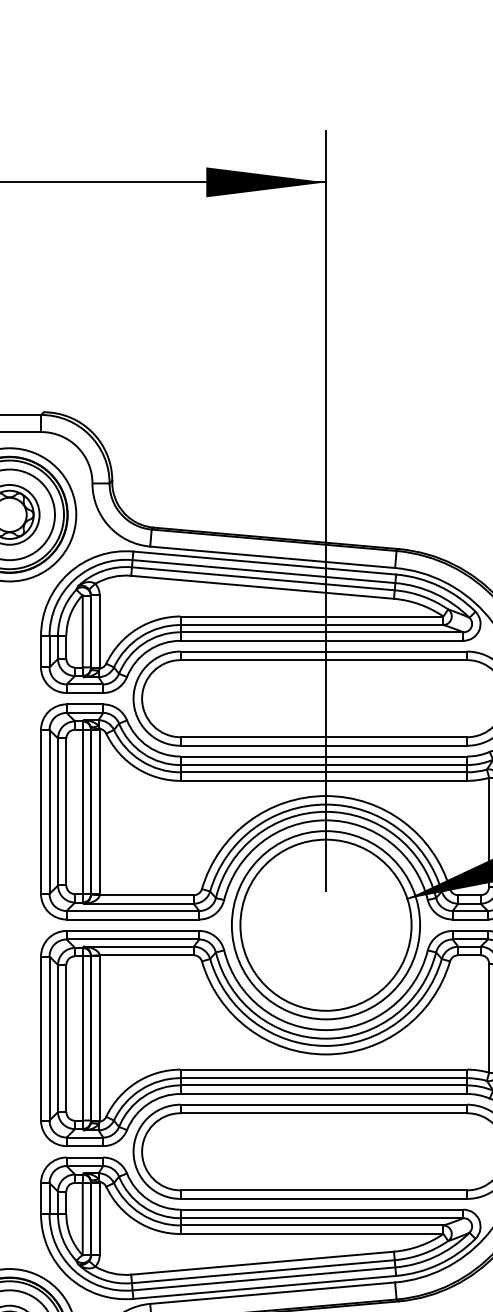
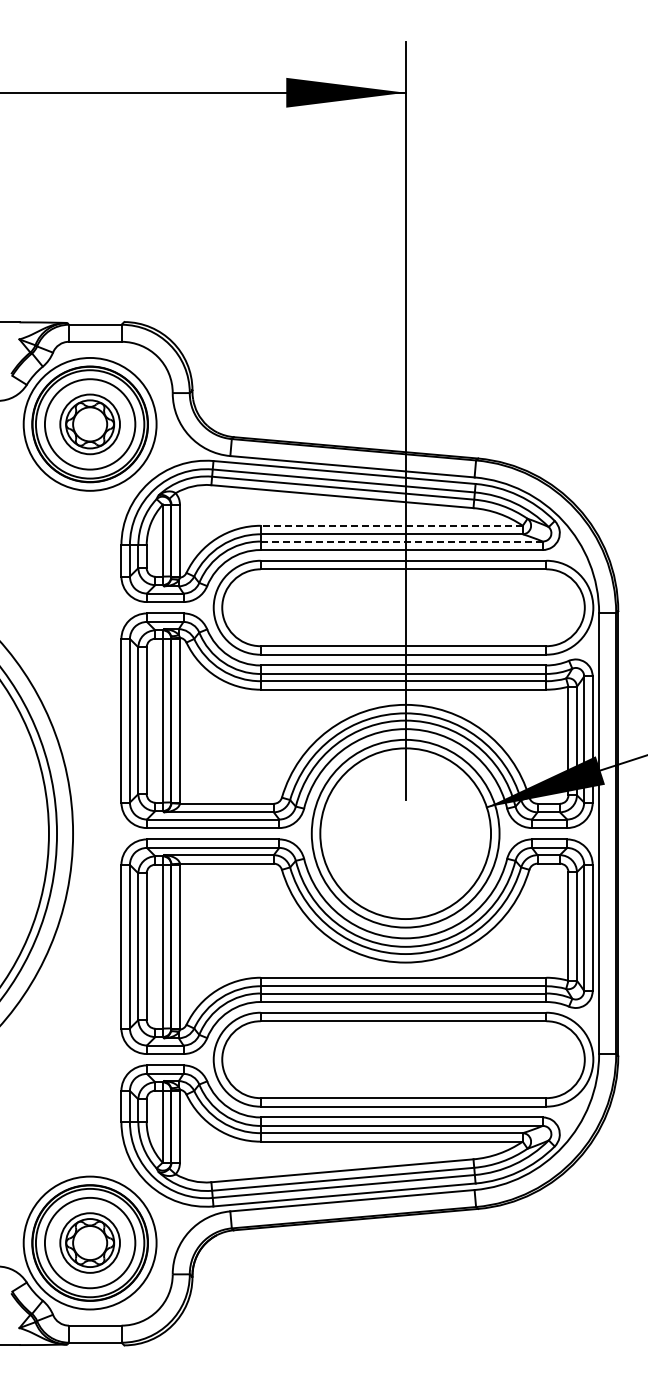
line: (311, 616) -> (391, 525), solid -> dashed
line: (321, 632) -> (401, 541), solid -> dashed

